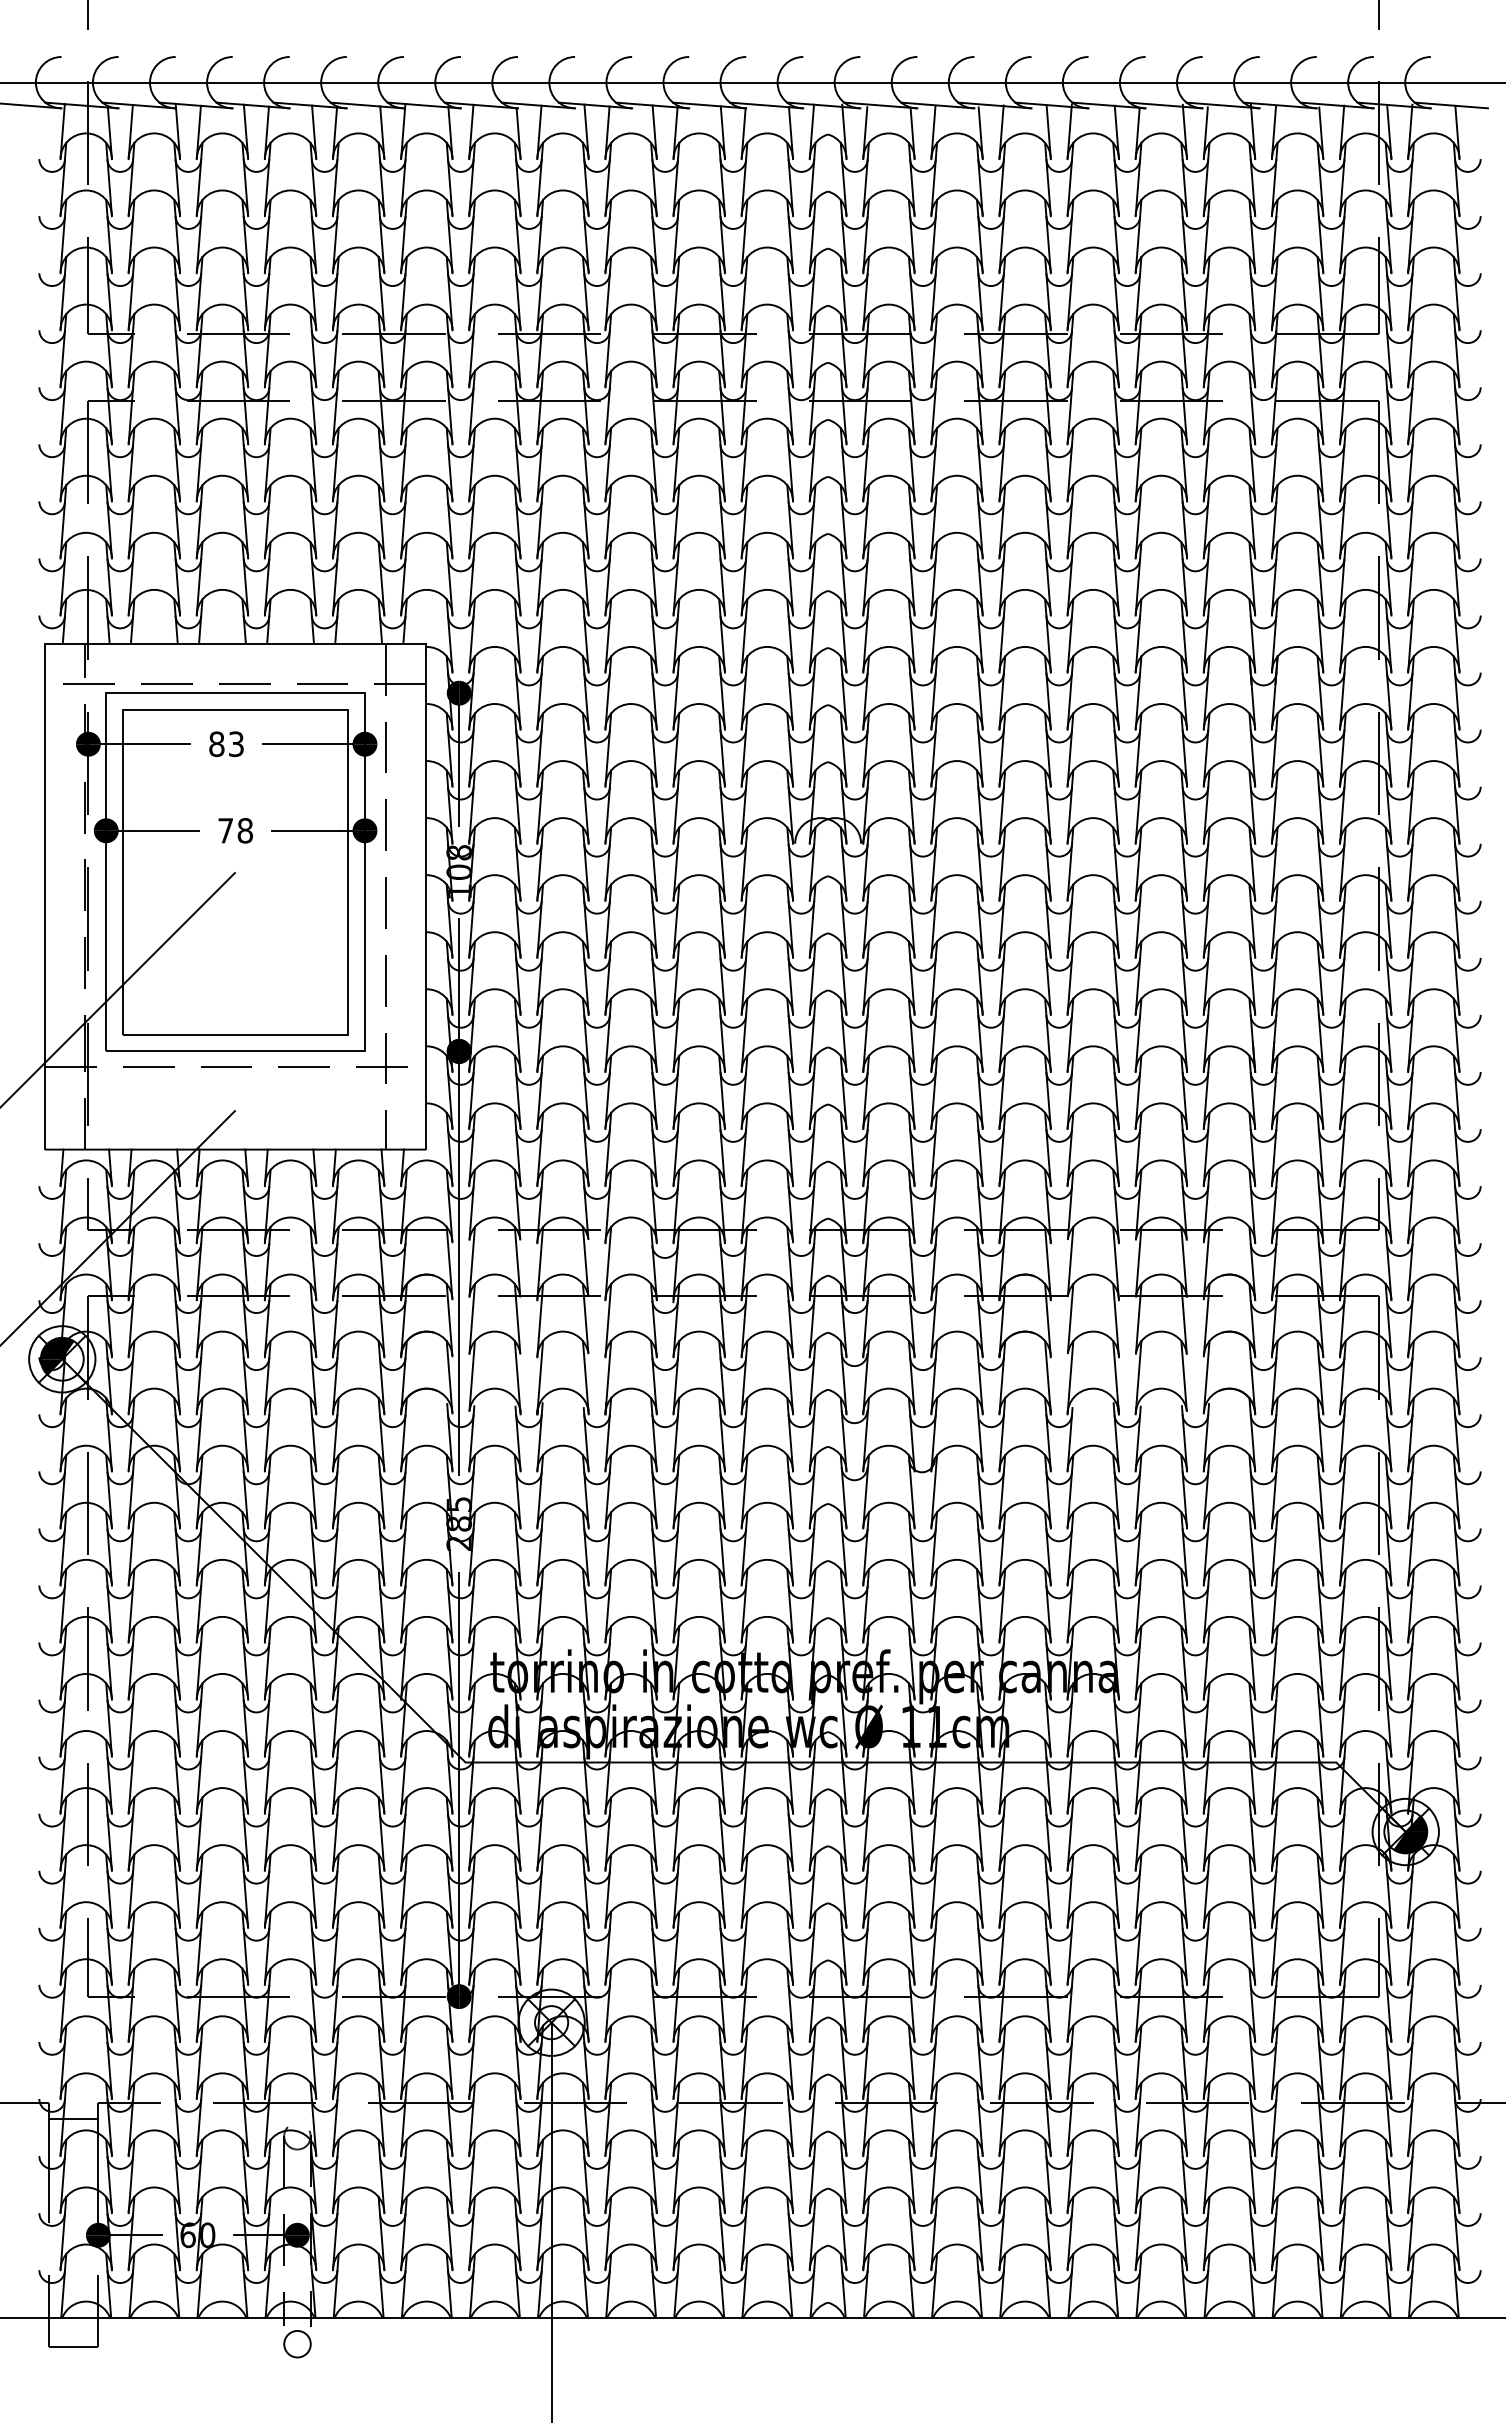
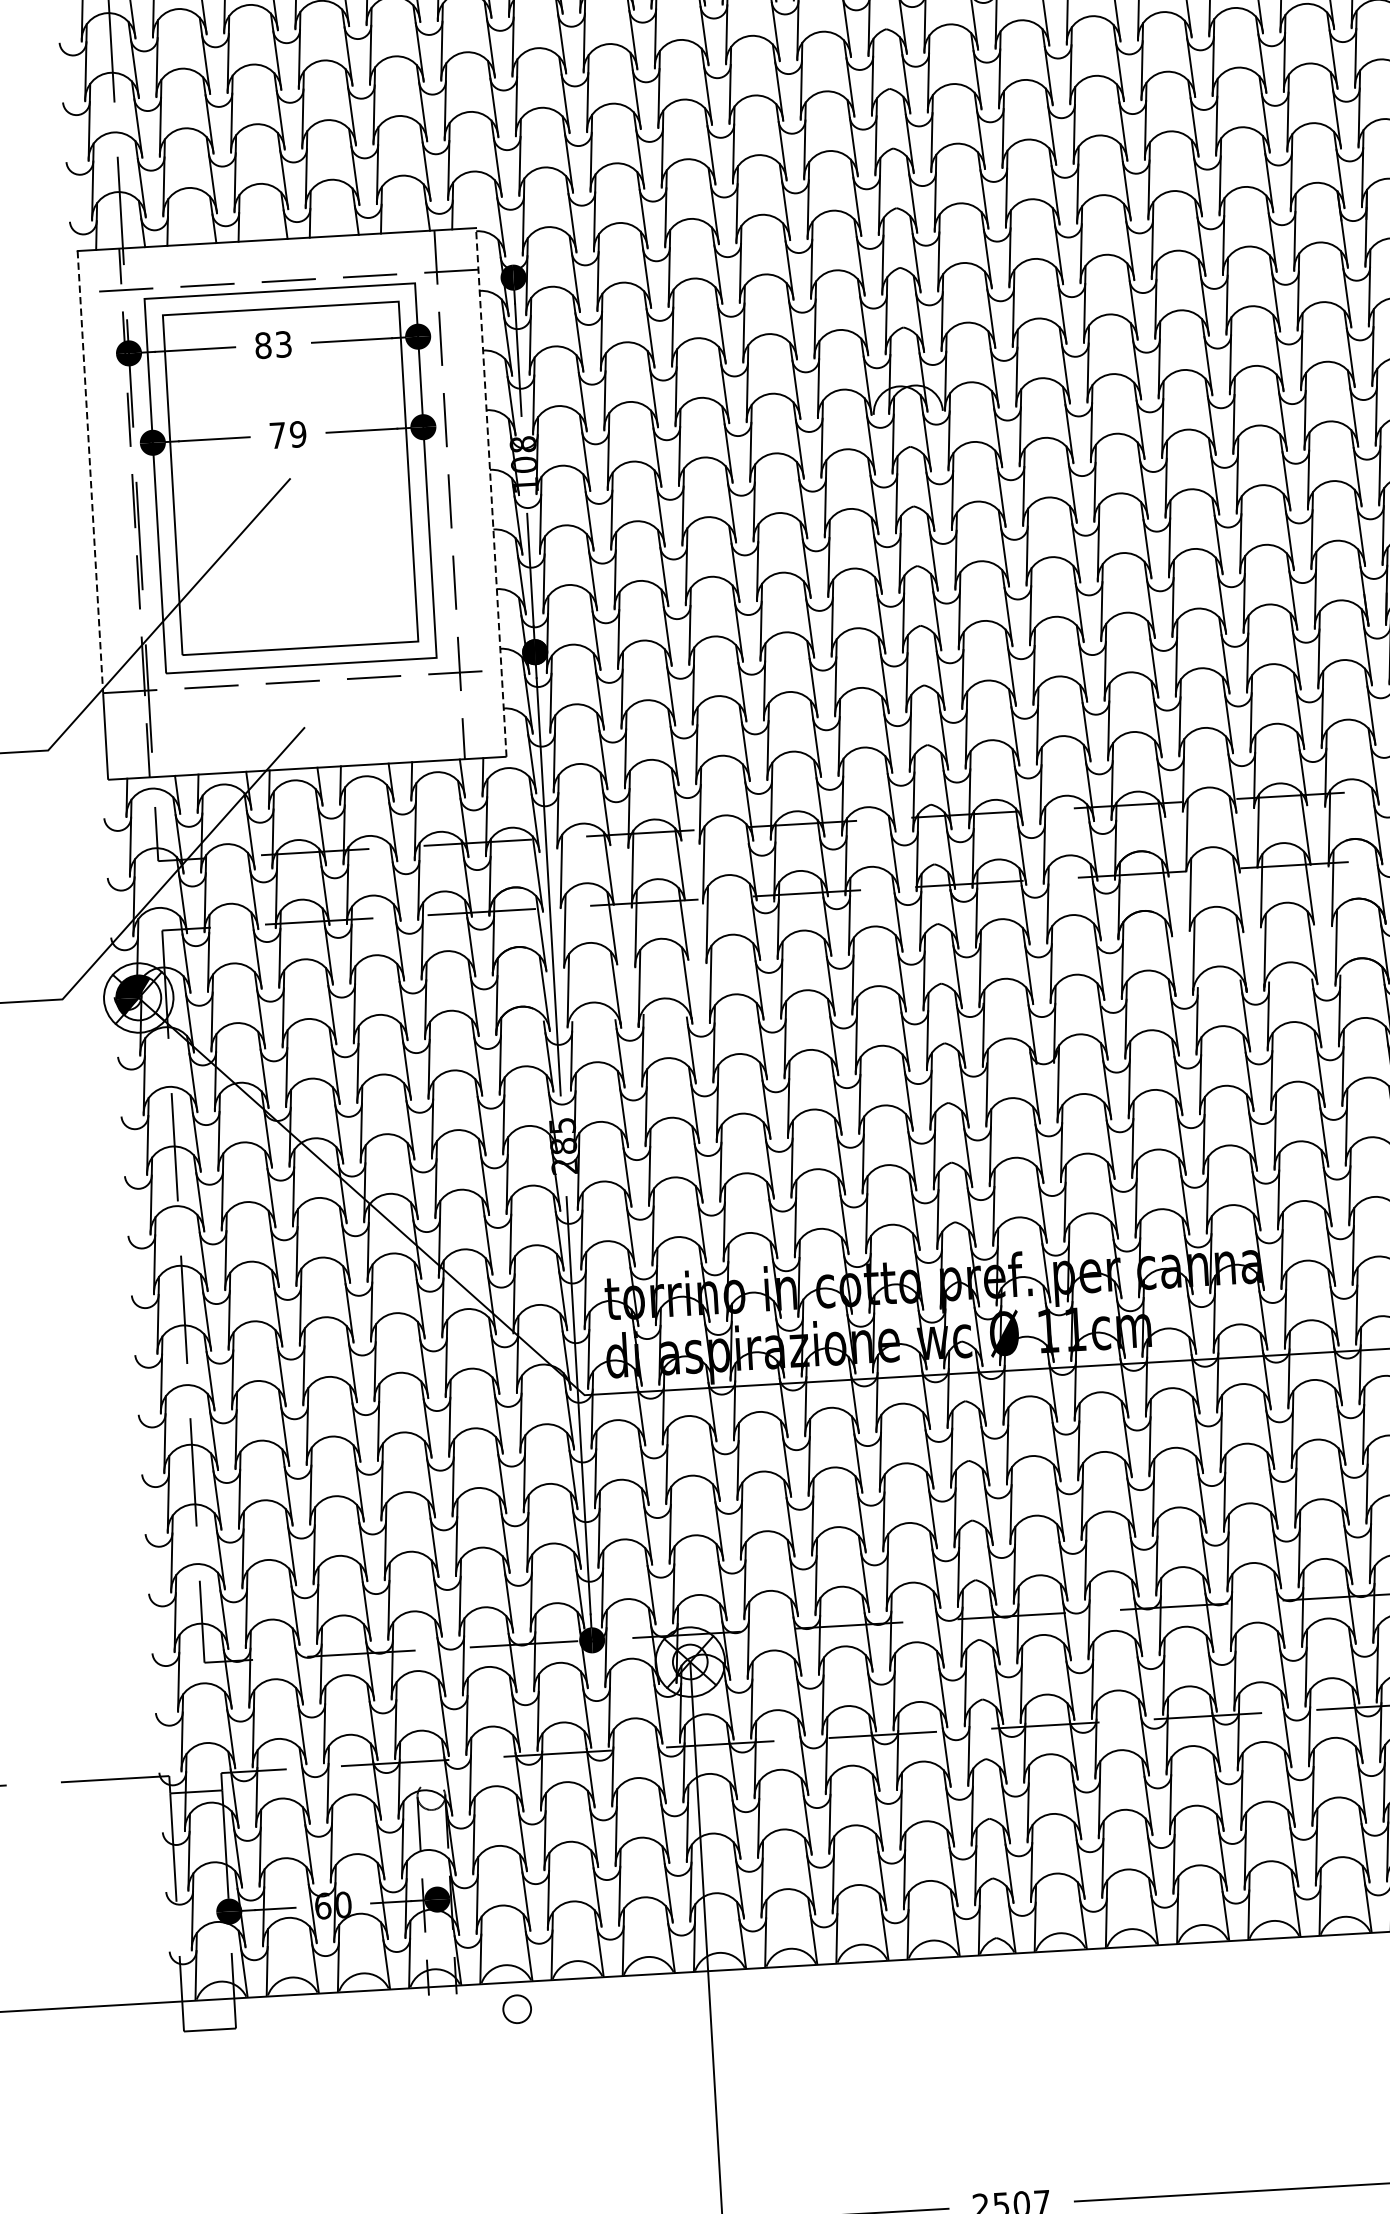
text: (244, 830) -> (297, 434), 78 -> 79
line: (45, 855) -> (90, 472), solid -> dashed
line: (426, 896) -> (491, 492), solid -> dashed
circle: (297, 2344) -> (517, 2009), moved

